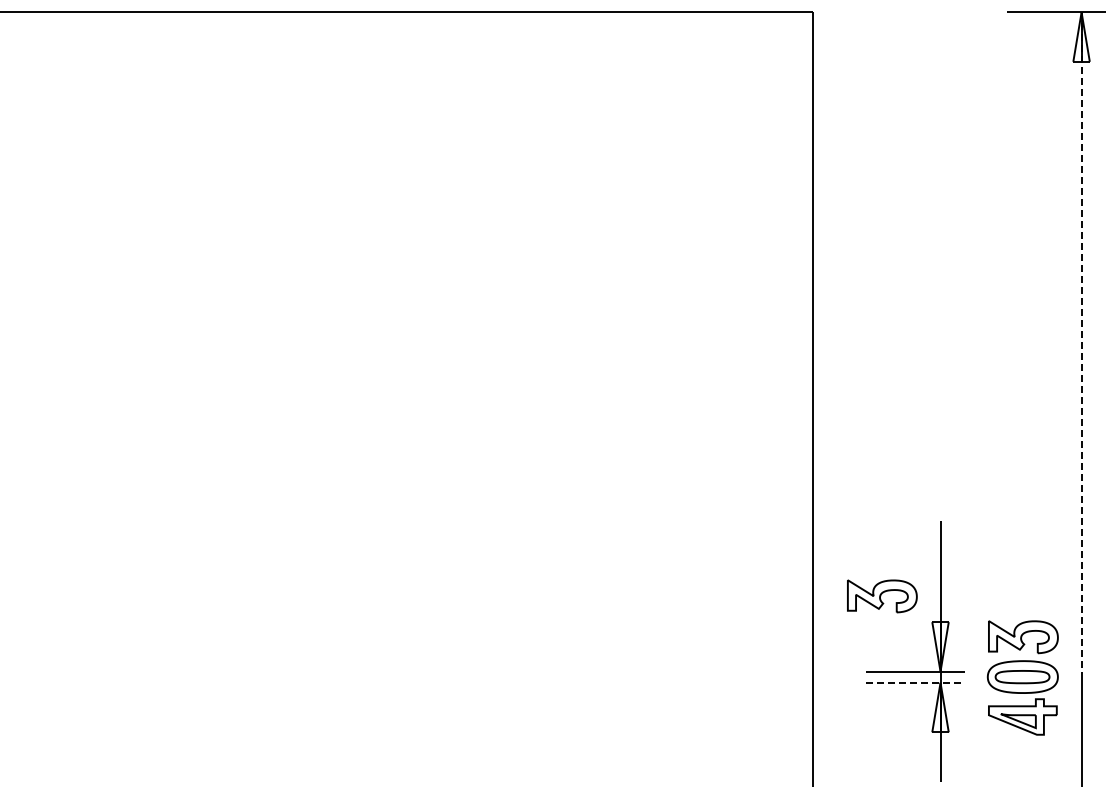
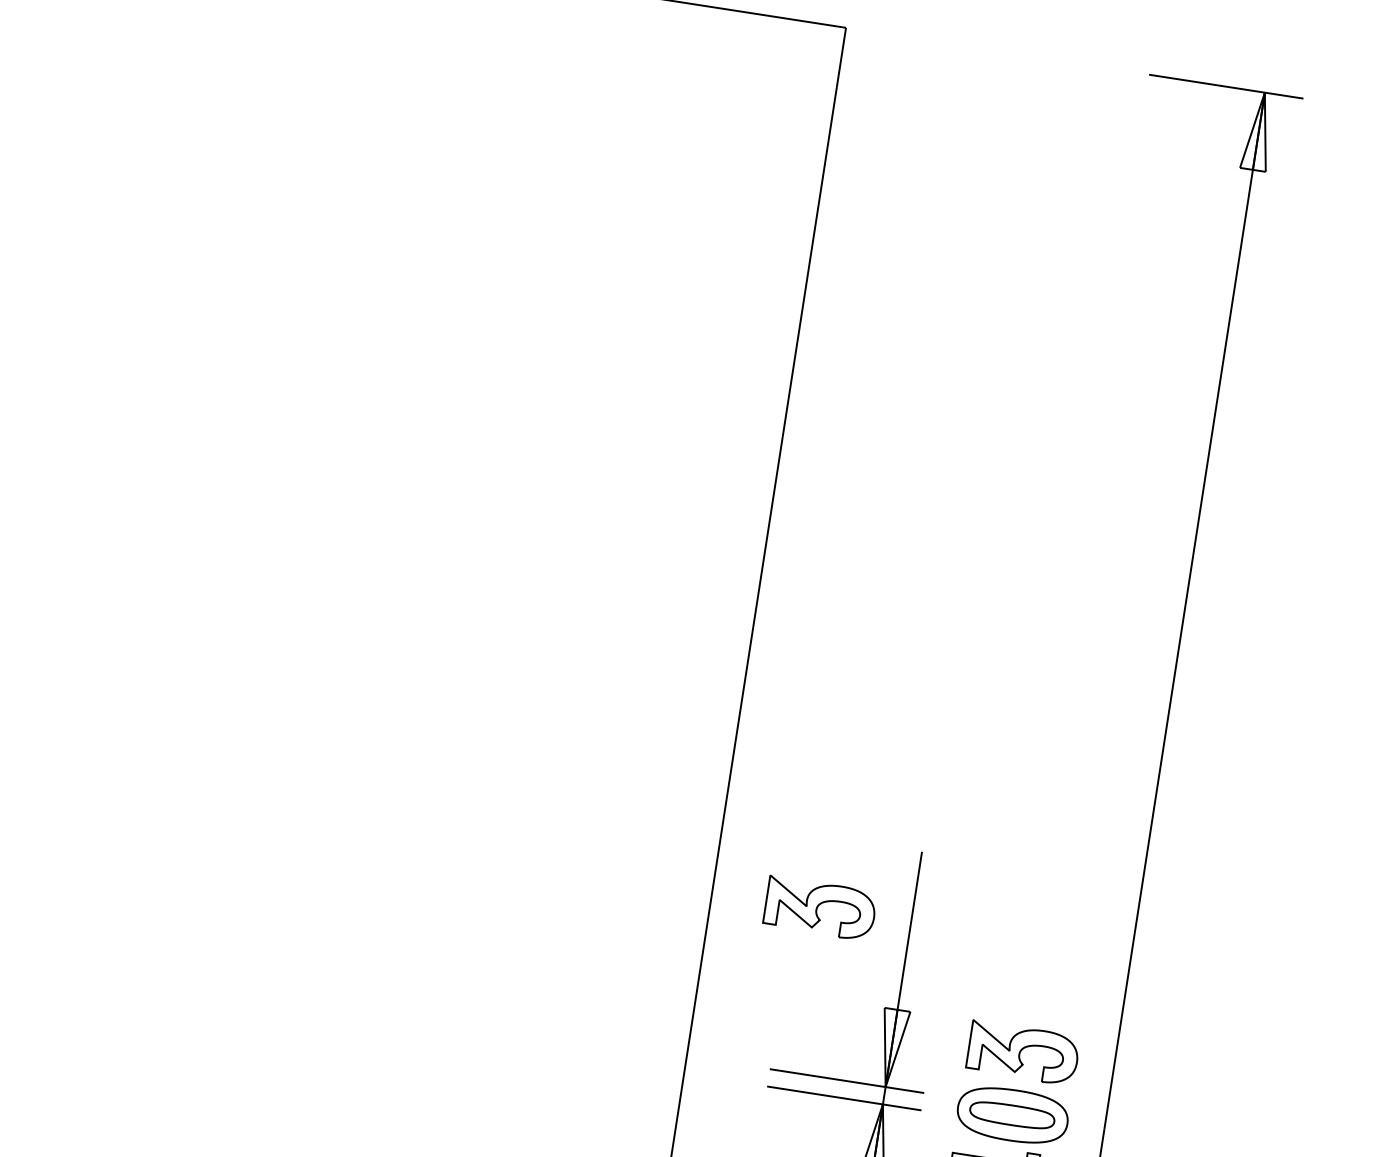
line: (1081, 345) -> (1184, 612), dashed -> solid
part: (882, 596) -> (820, 909), moved
line: (916, 682) -> (845, 1098), dashed -> solid

